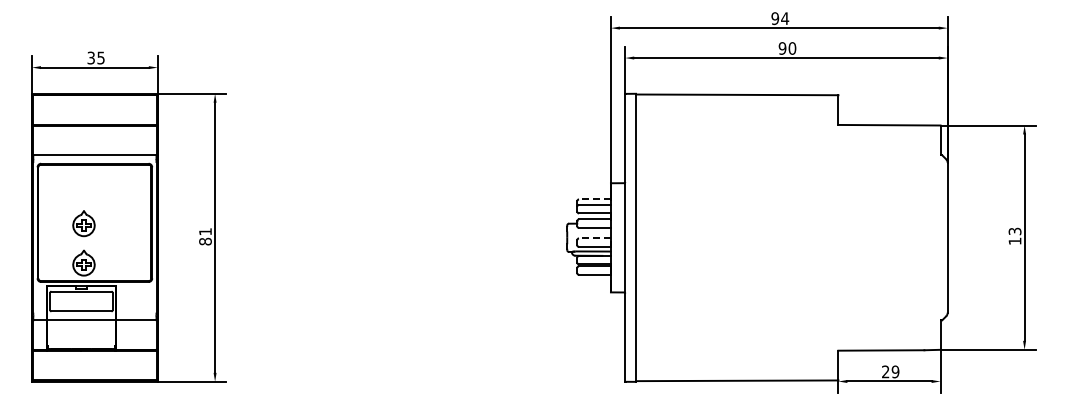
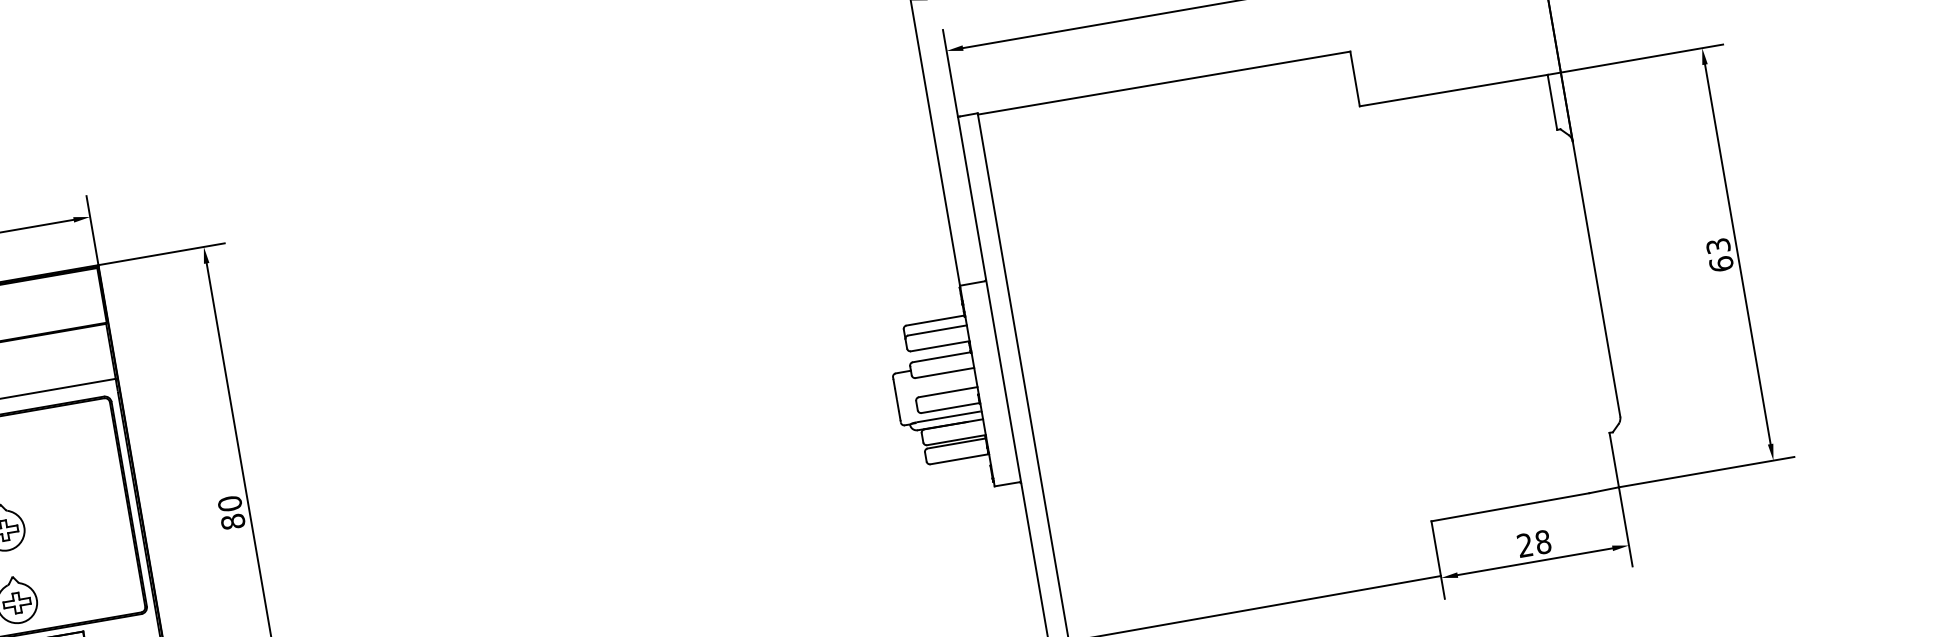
line: (594, 199) -> (934, 320), dashed -> solid
text: (205, 231) -> (229, 503), 81 -> 80
line: (594, 238) -> (947, 392), dashed -> solid
text: (1014, 241) -> (1720, 264), 13 -> 63
text: (895, 371) -> (1542, 541), 29 -> 28

